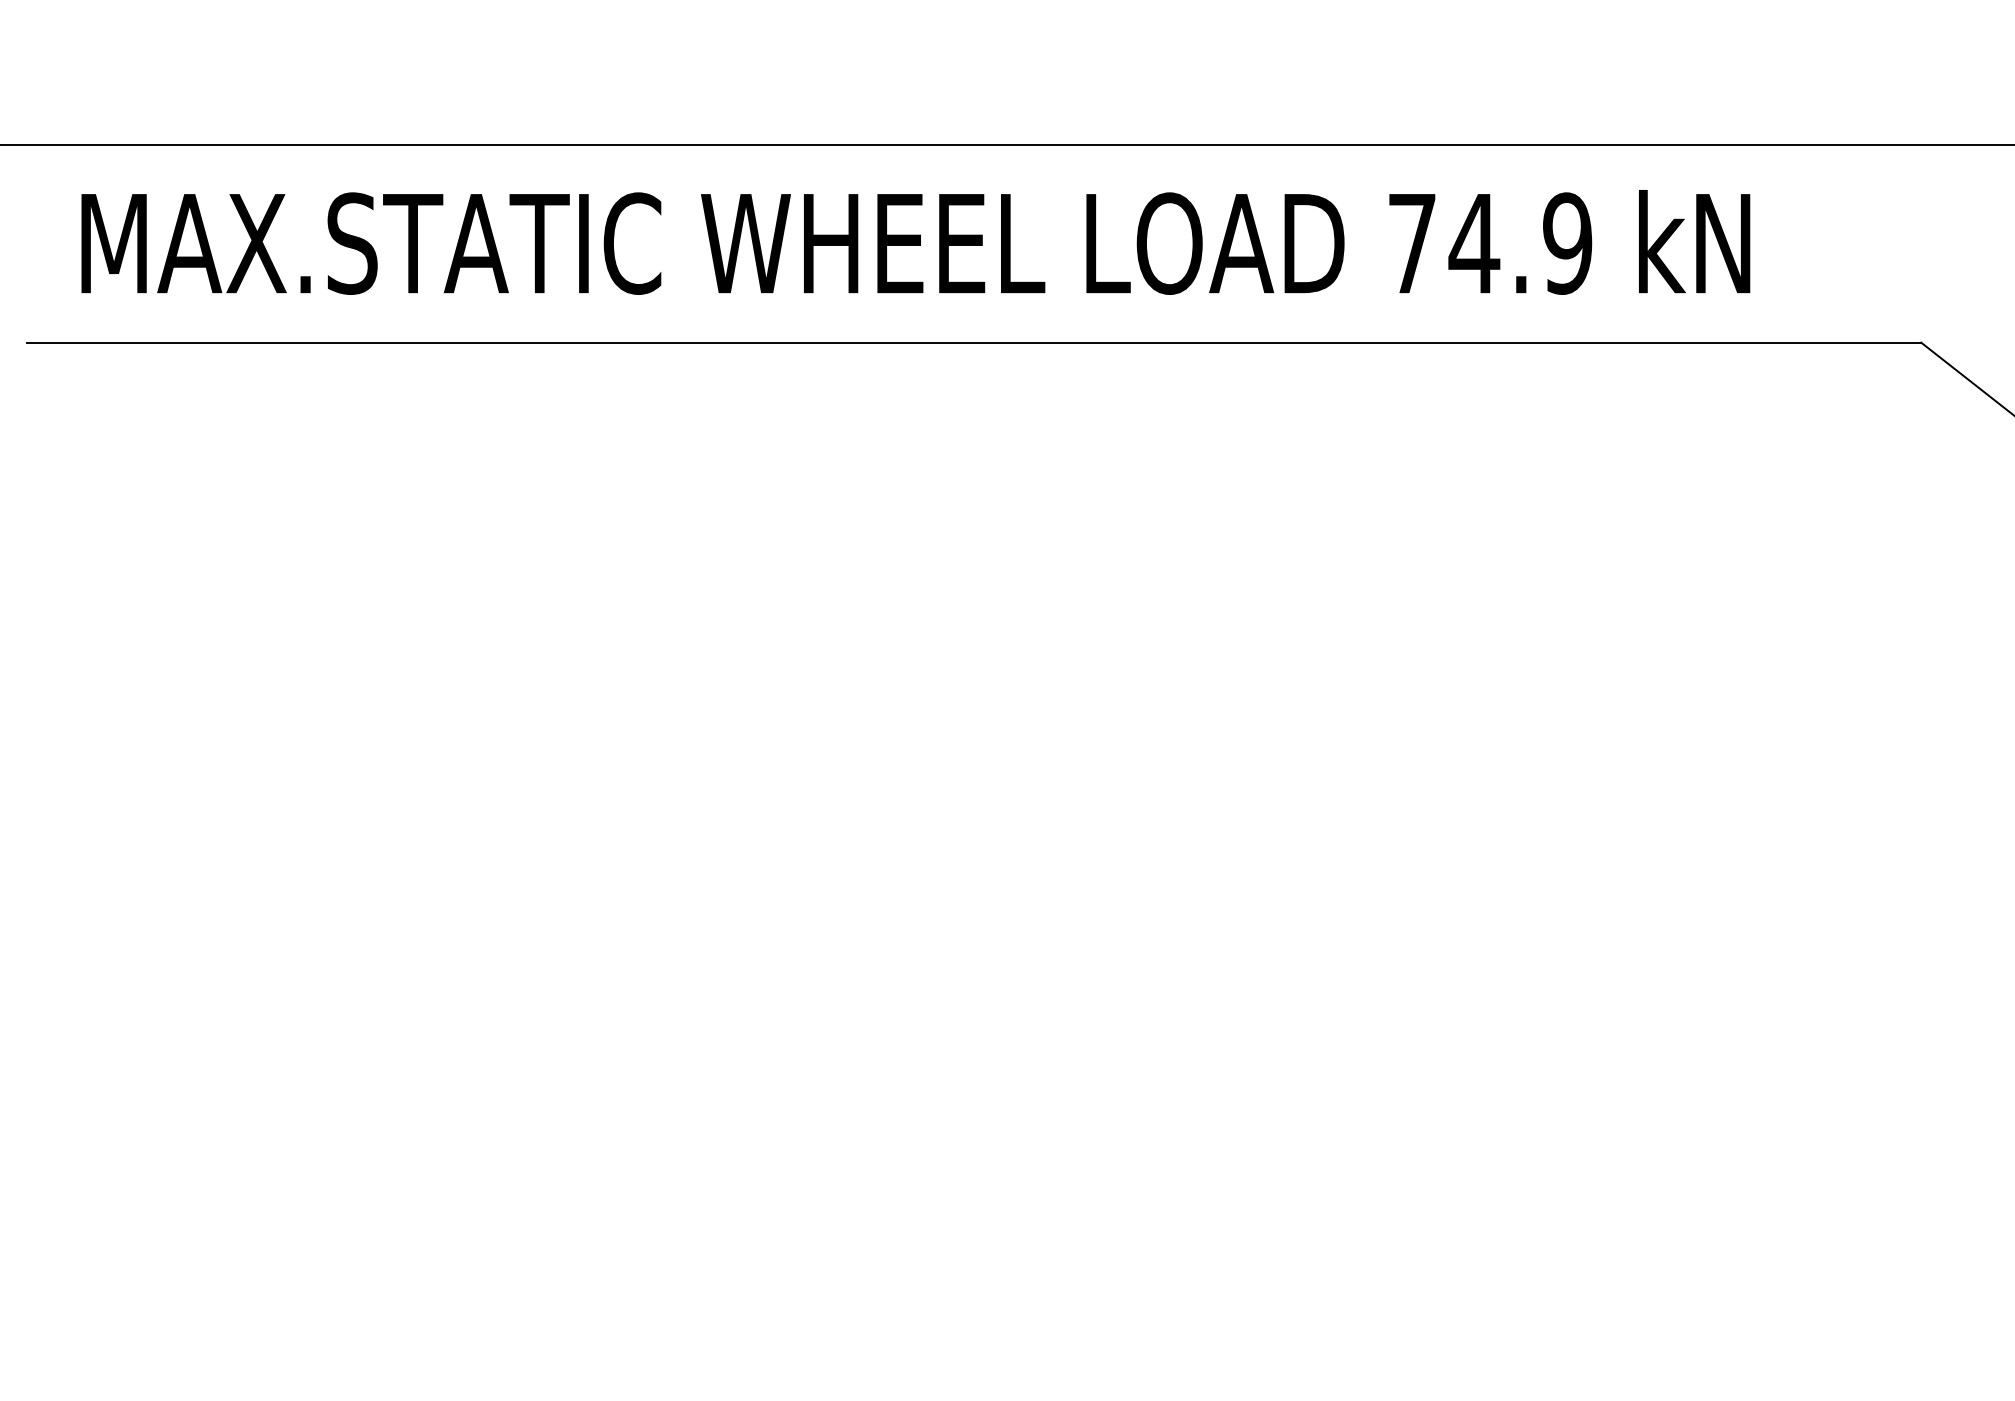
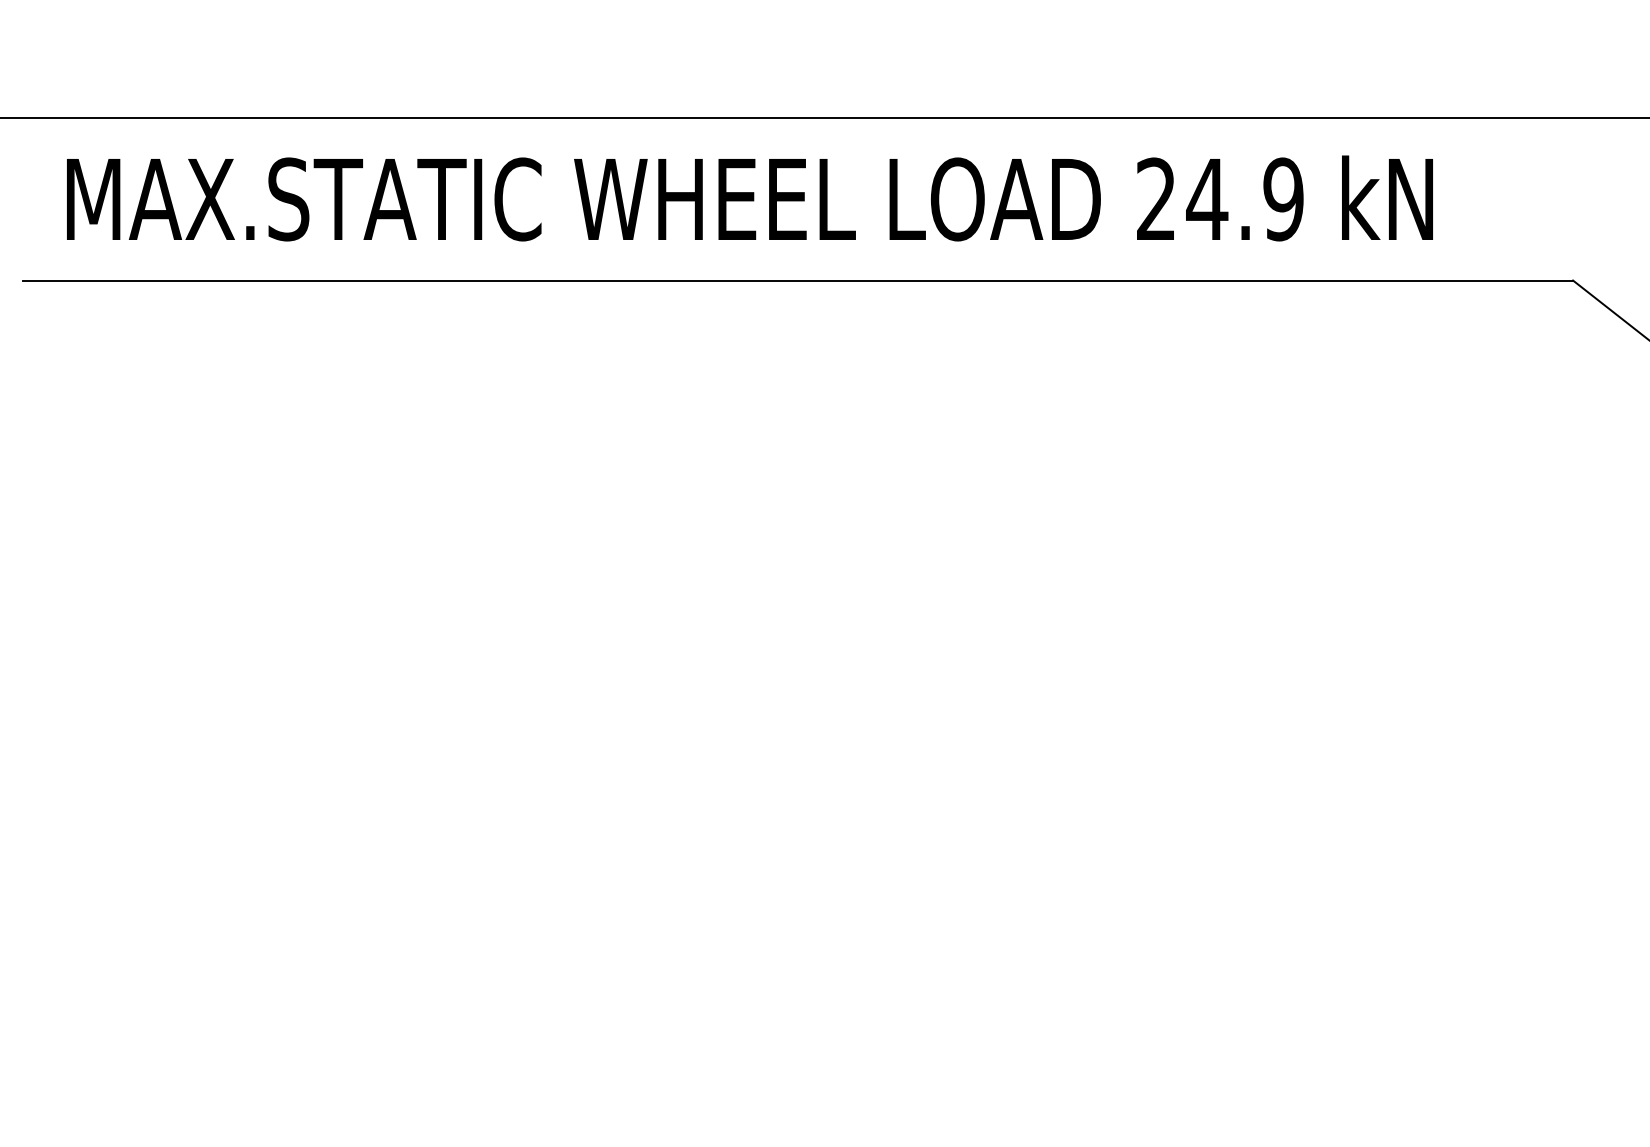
text: (1411, 242) -> (1155, 198), 74.9 -> 24.9

